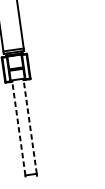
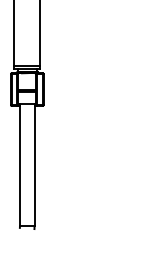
line: (30, 125) -> (34, 164), dashed -> solid
line: (18, 127) -> (19, 164), dashed -> solid

